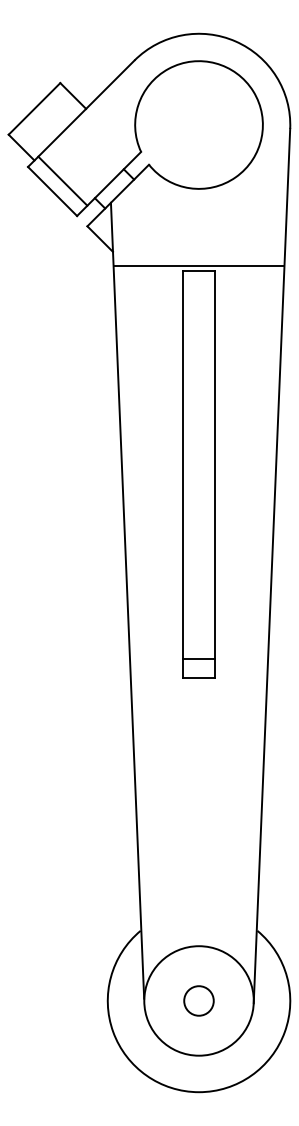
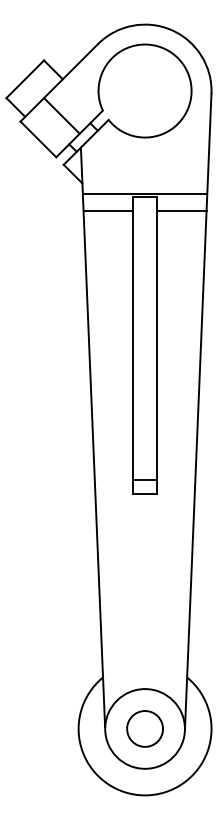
line: (62, 180) -> (61, 115), moved
line: (148, 289) -> (108, 210), added
line: (249, 289) -> (181, 210), added
circle: (198, 1000) -> (144, 728), size x1.67

